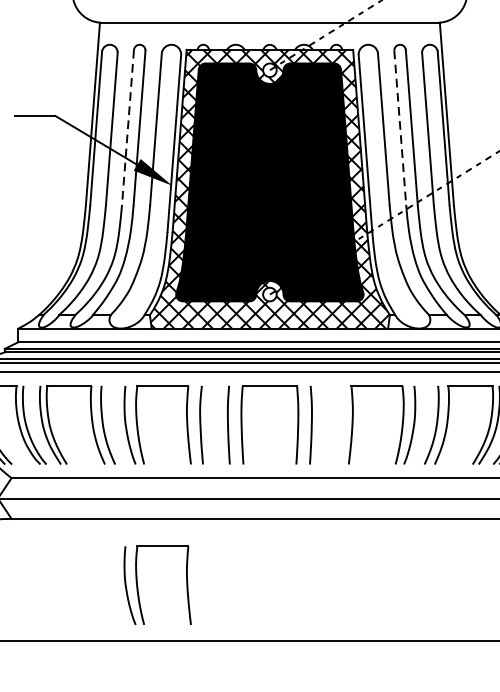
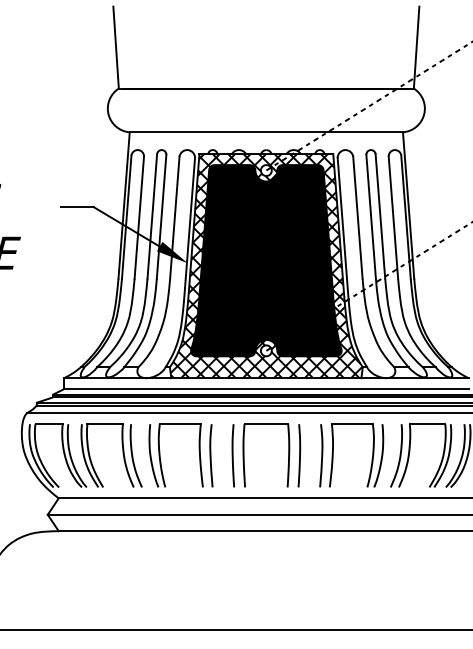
line: (128, 127) -> (152, 216), dashed -> solid
line: (400, 128) -> (371, 217), dashed -> solid
curve: (338, 424) -> (321, 455), added
part: (139, 591) -> (161, 589), removed

